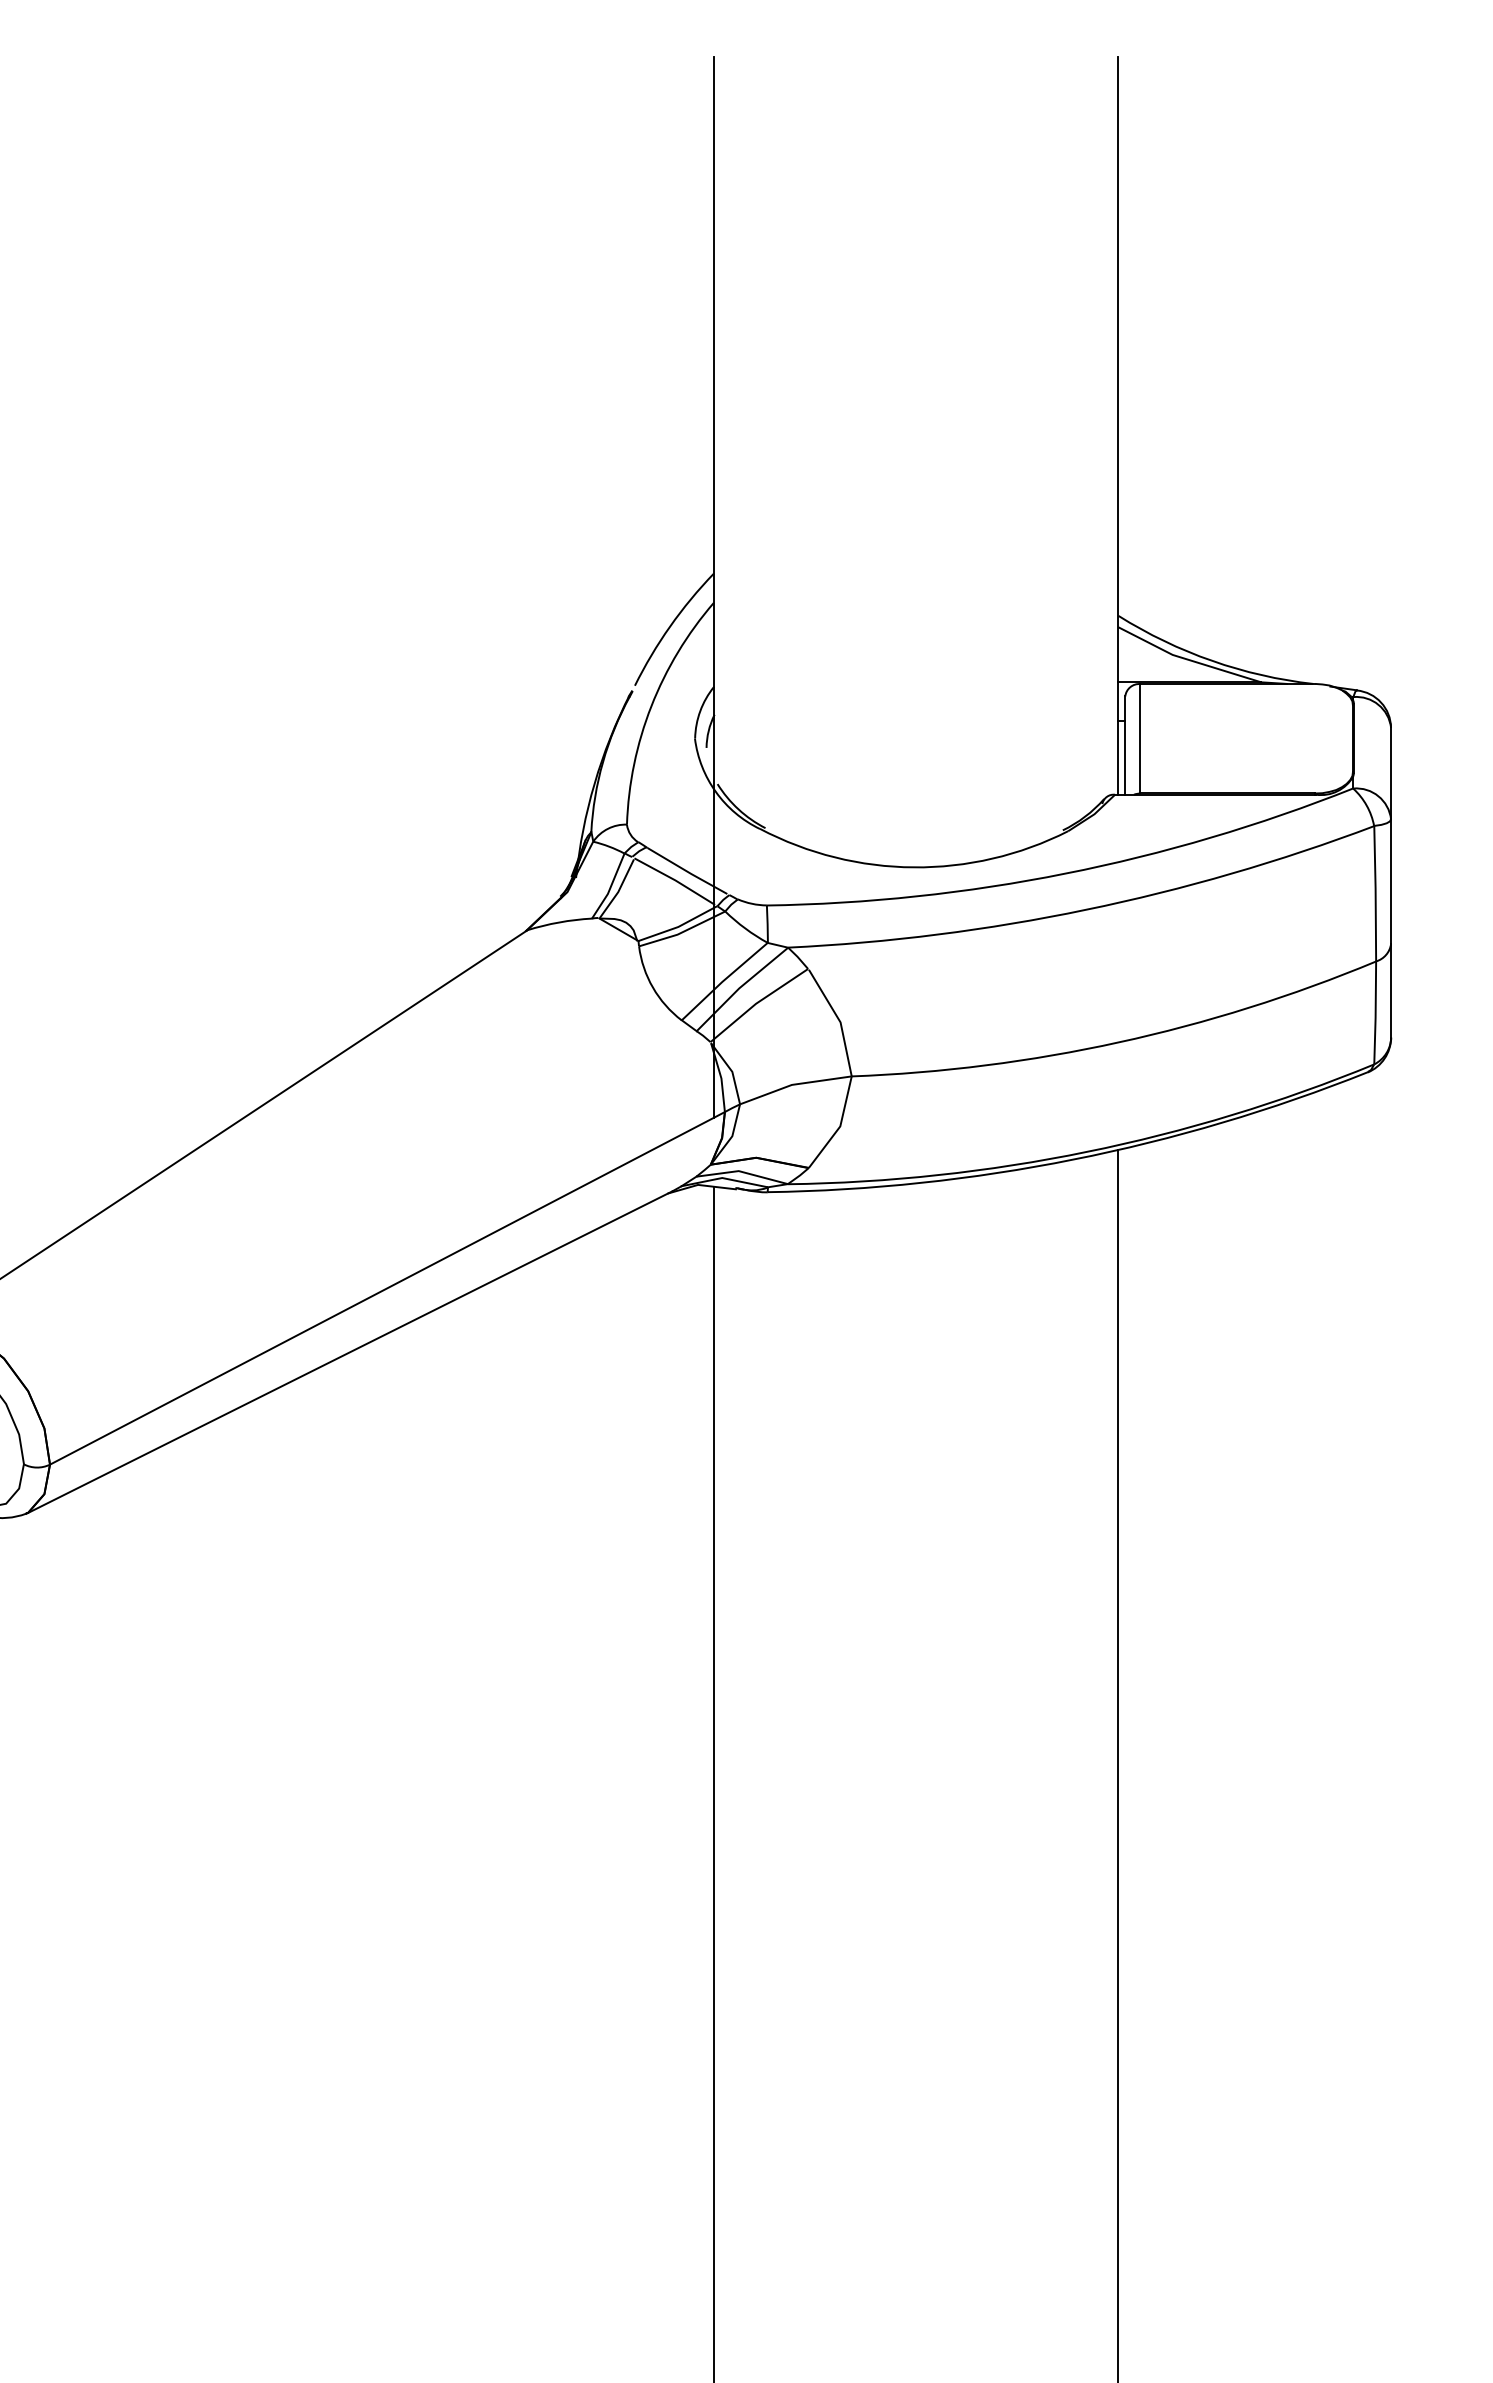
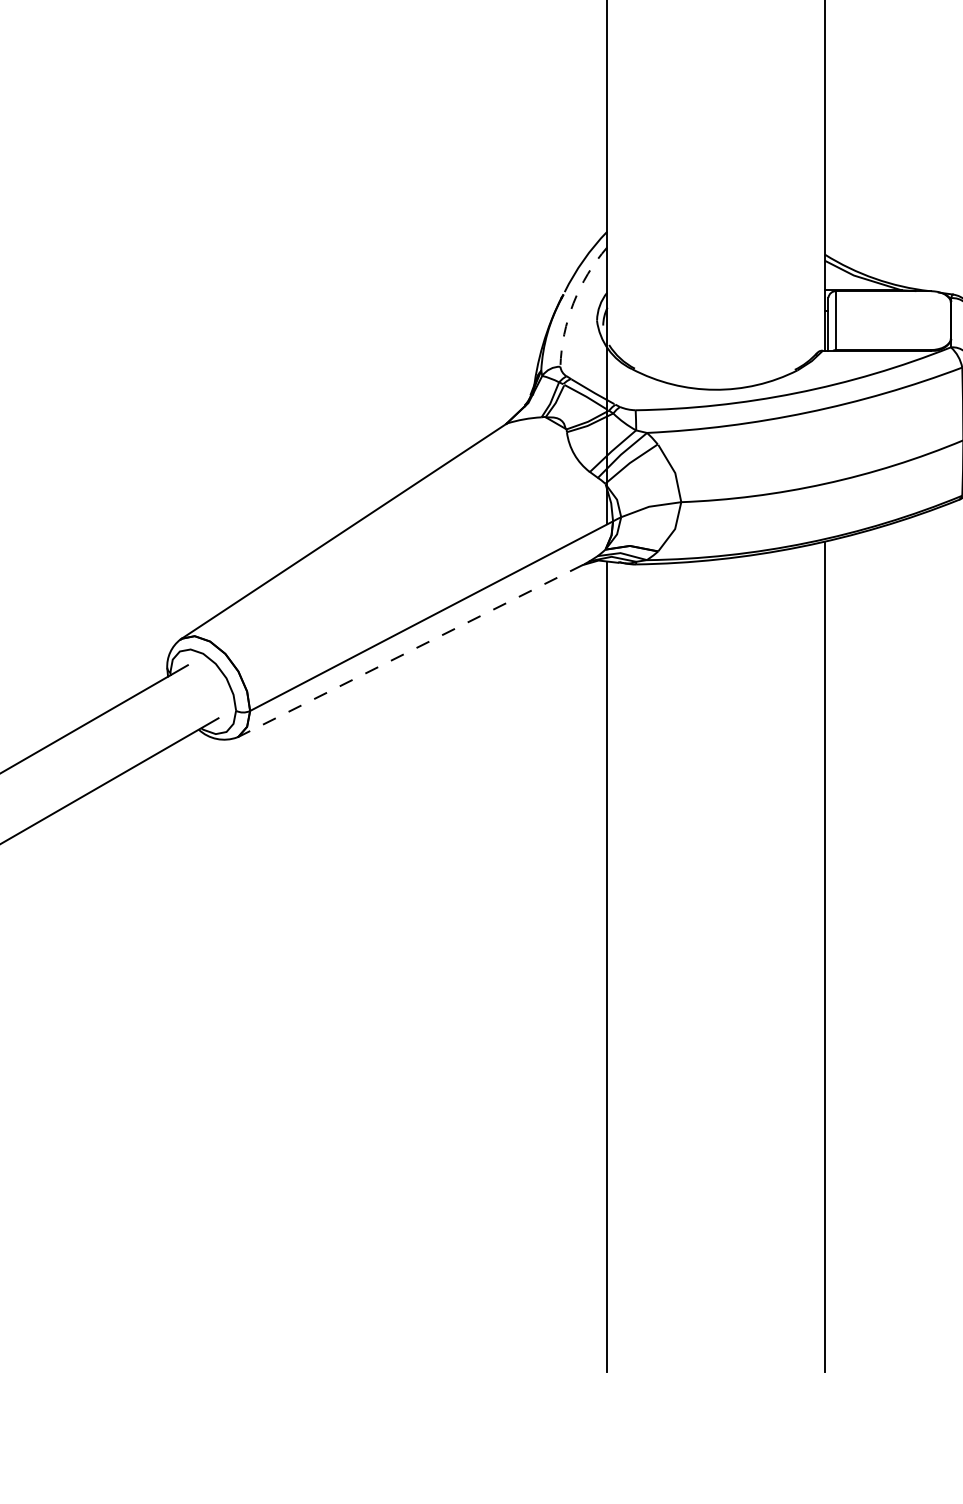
arc: (651, 706) -> (573, 303), solid -> dashed
line: (350, 1352) -> (411, 650), solid -> dashed

